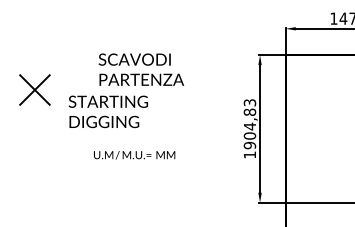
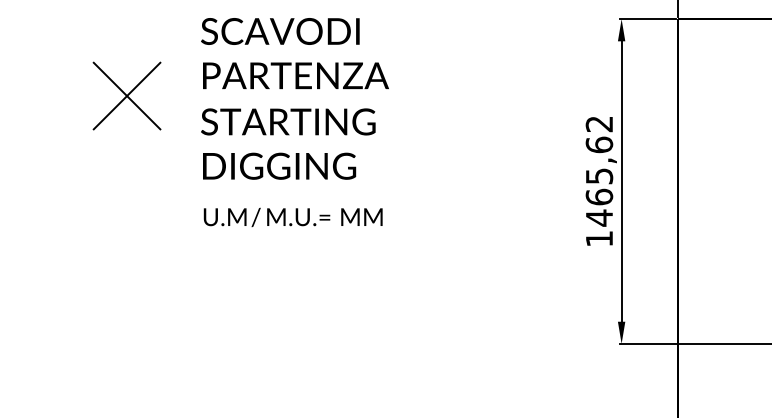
text: (140, 69) -> (293, 53), moved
text: (249, 124) -> (598, 171), 1904,83 -> 1465,62
text: (134, 155) -> (293, 217), moved

